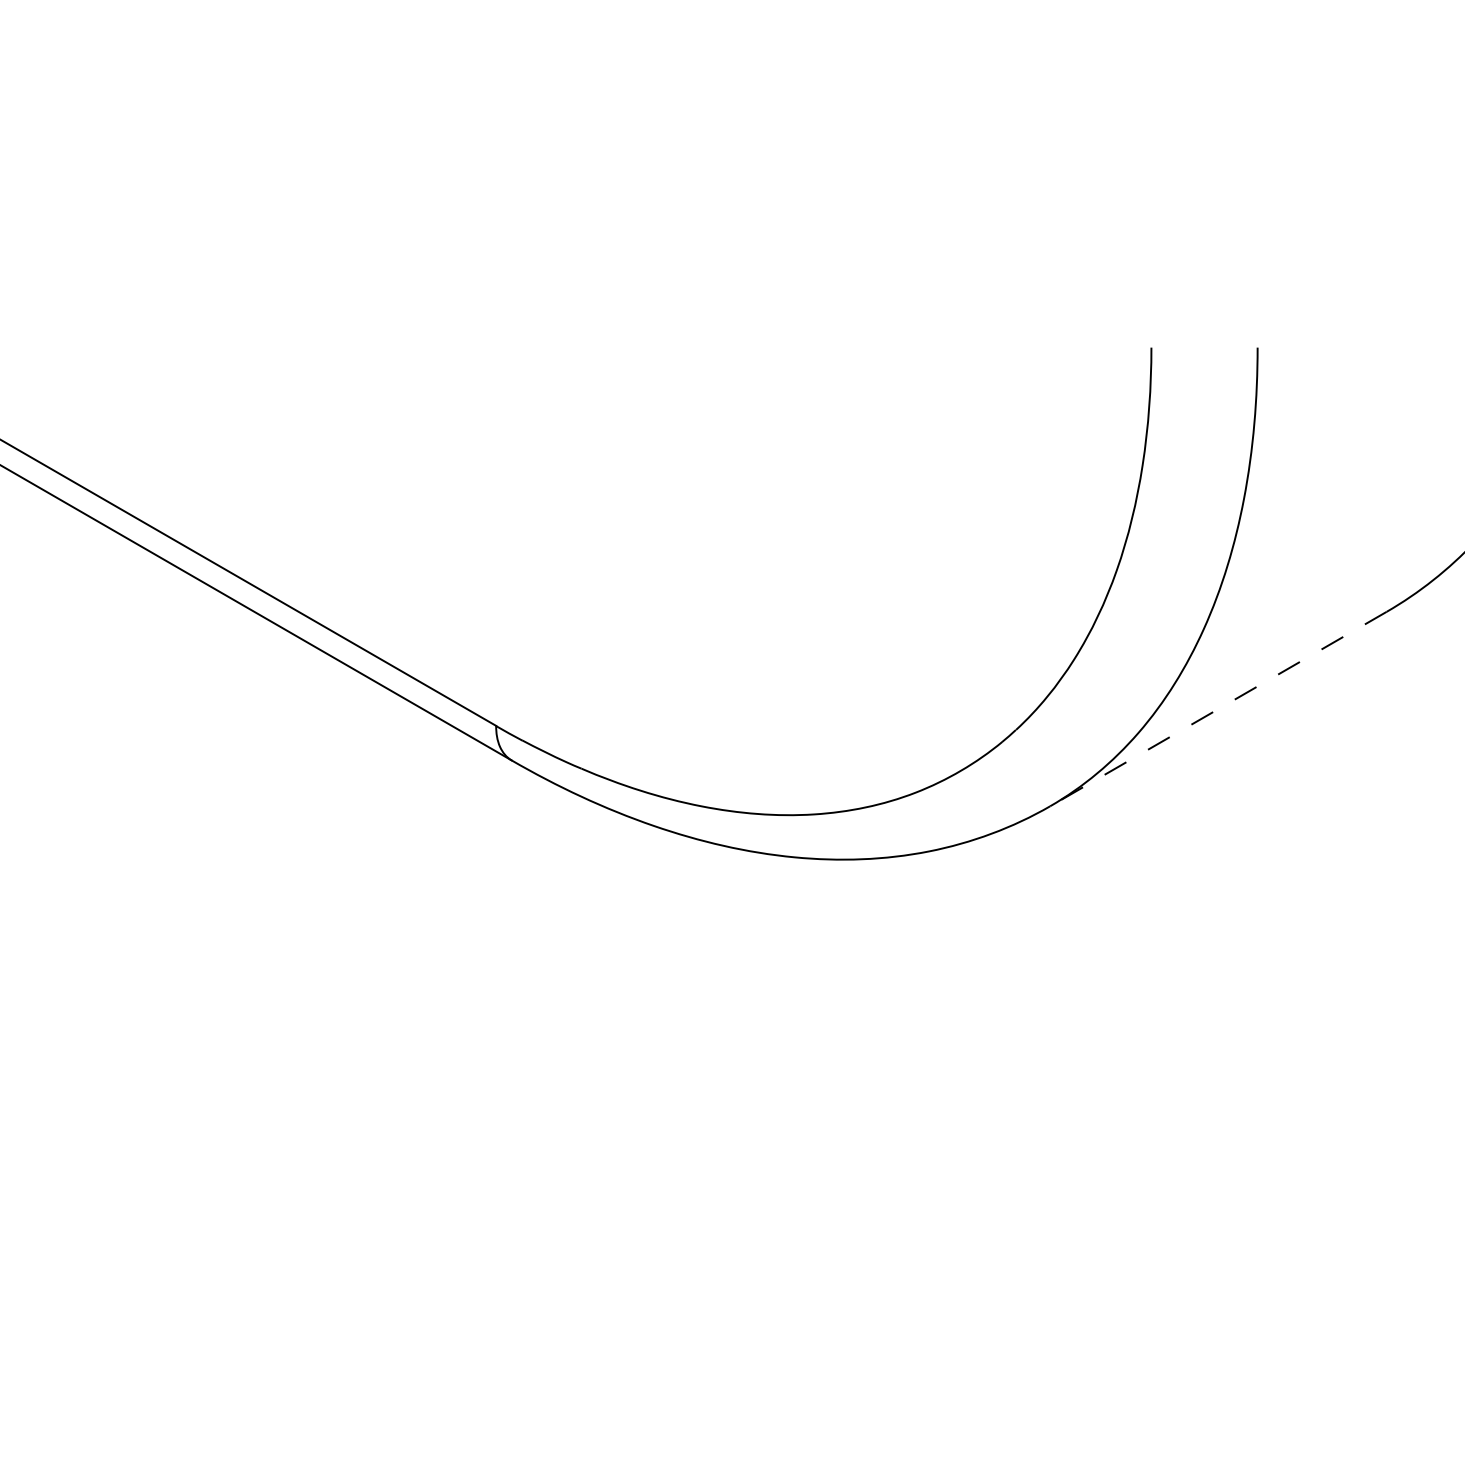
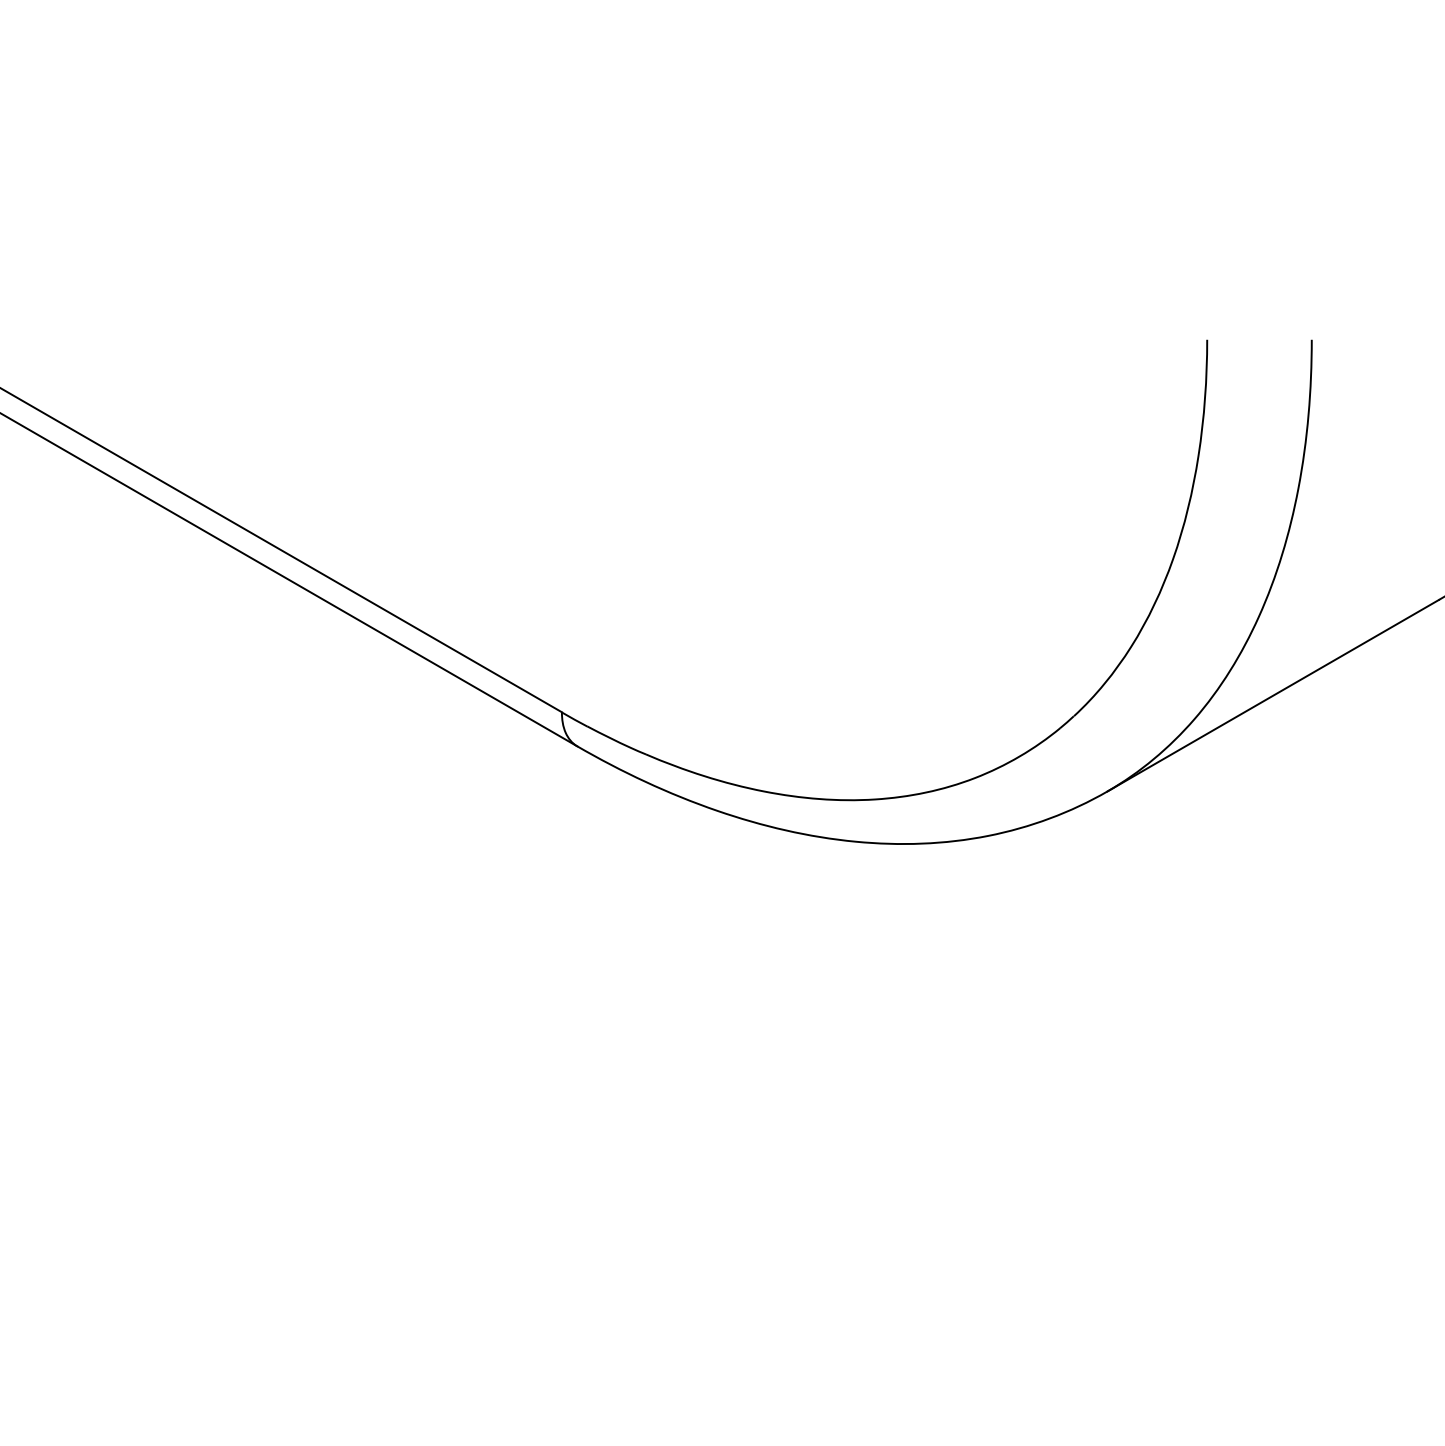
line: (1217, 708) -> (1272, 695), dashed -> solid

